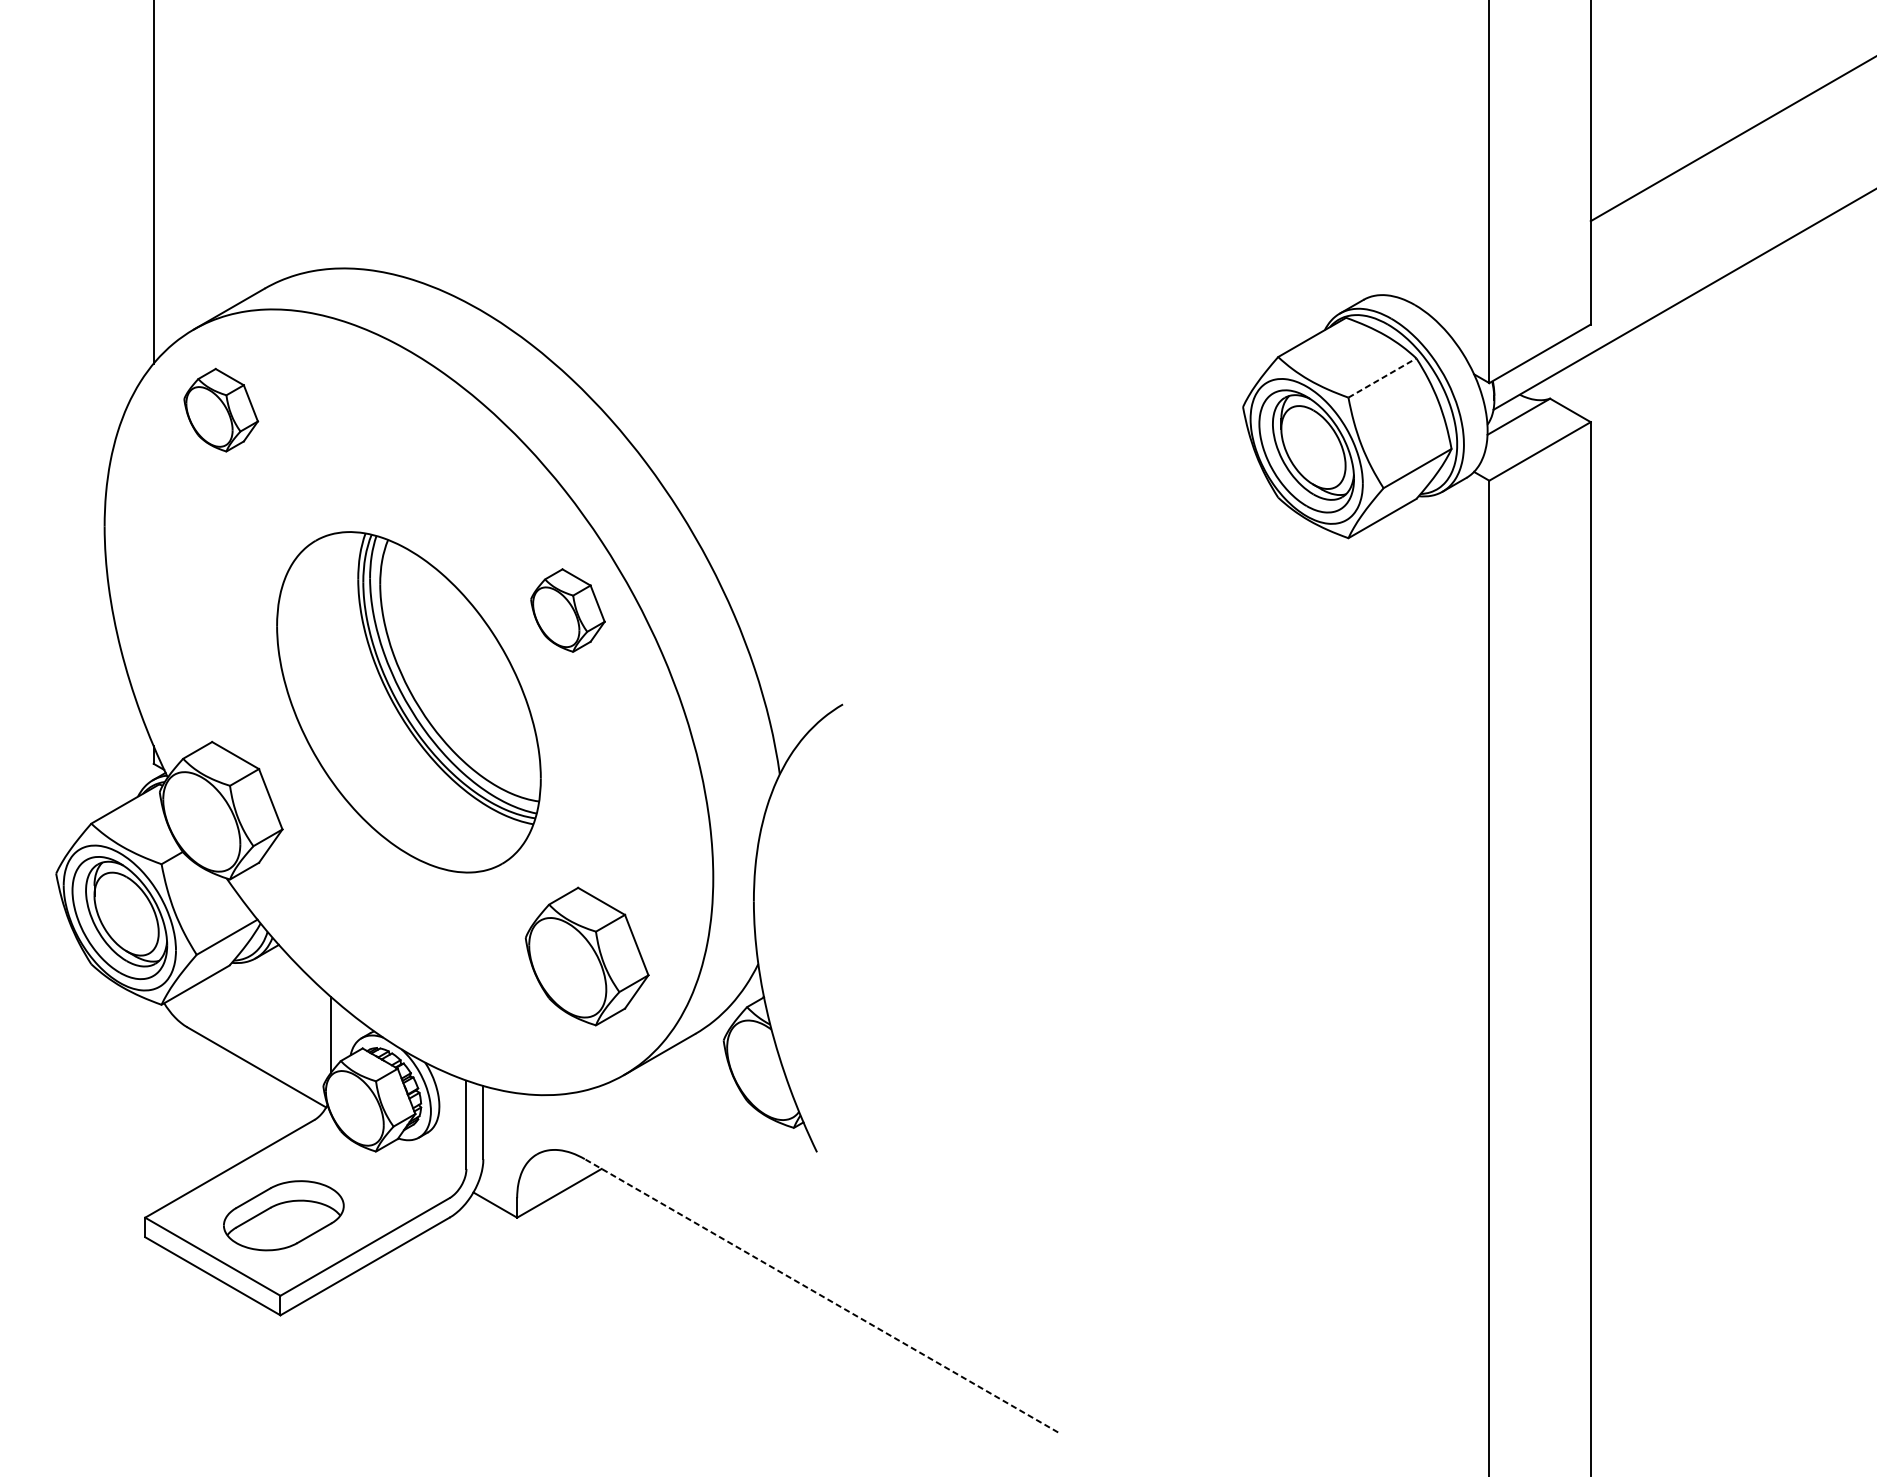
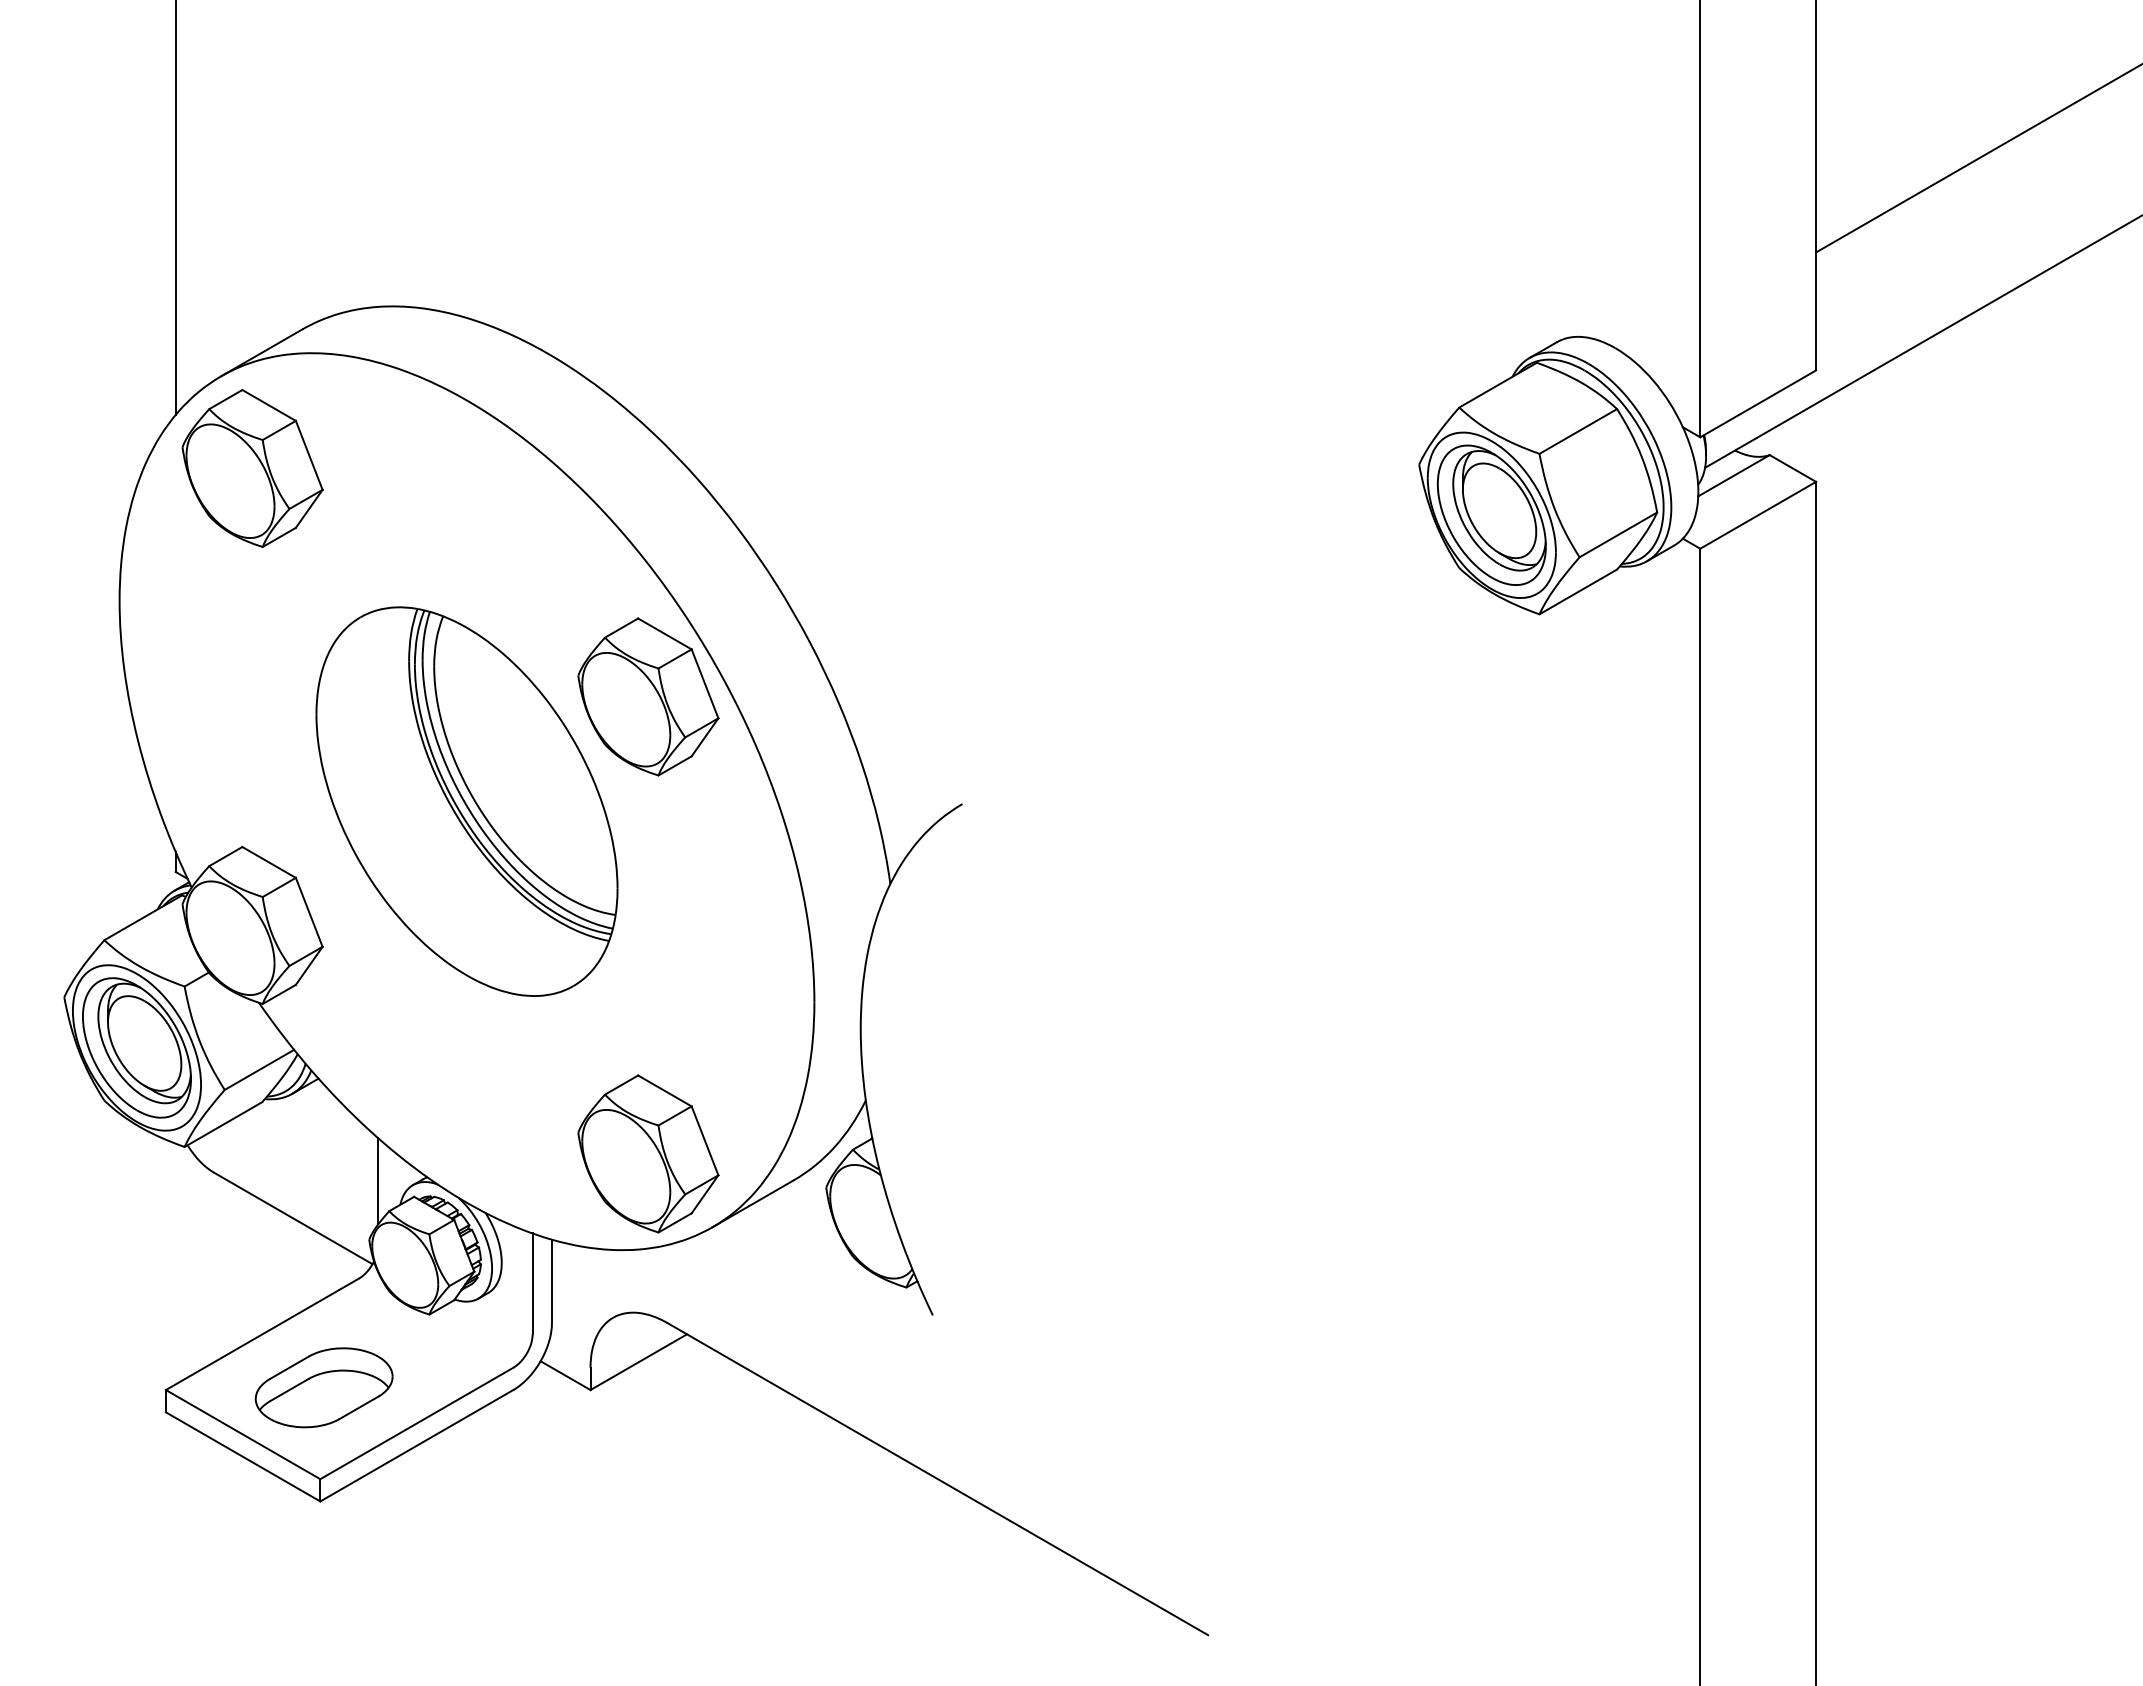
line: (1382, 378) -> (1578, 431), dashed -> solid
part: (221, 409) -> (252, 467), size x1.67
part: (567, 610) -> (648, 696), size x1.67
part: (587, 956) -> (648, 1153), moved
line: (821, 1295) -> (937, 1478), dashed -> solid

